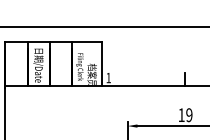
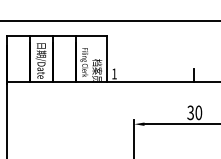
text: (185, 114) -> (194, 112), 19 -> 30

